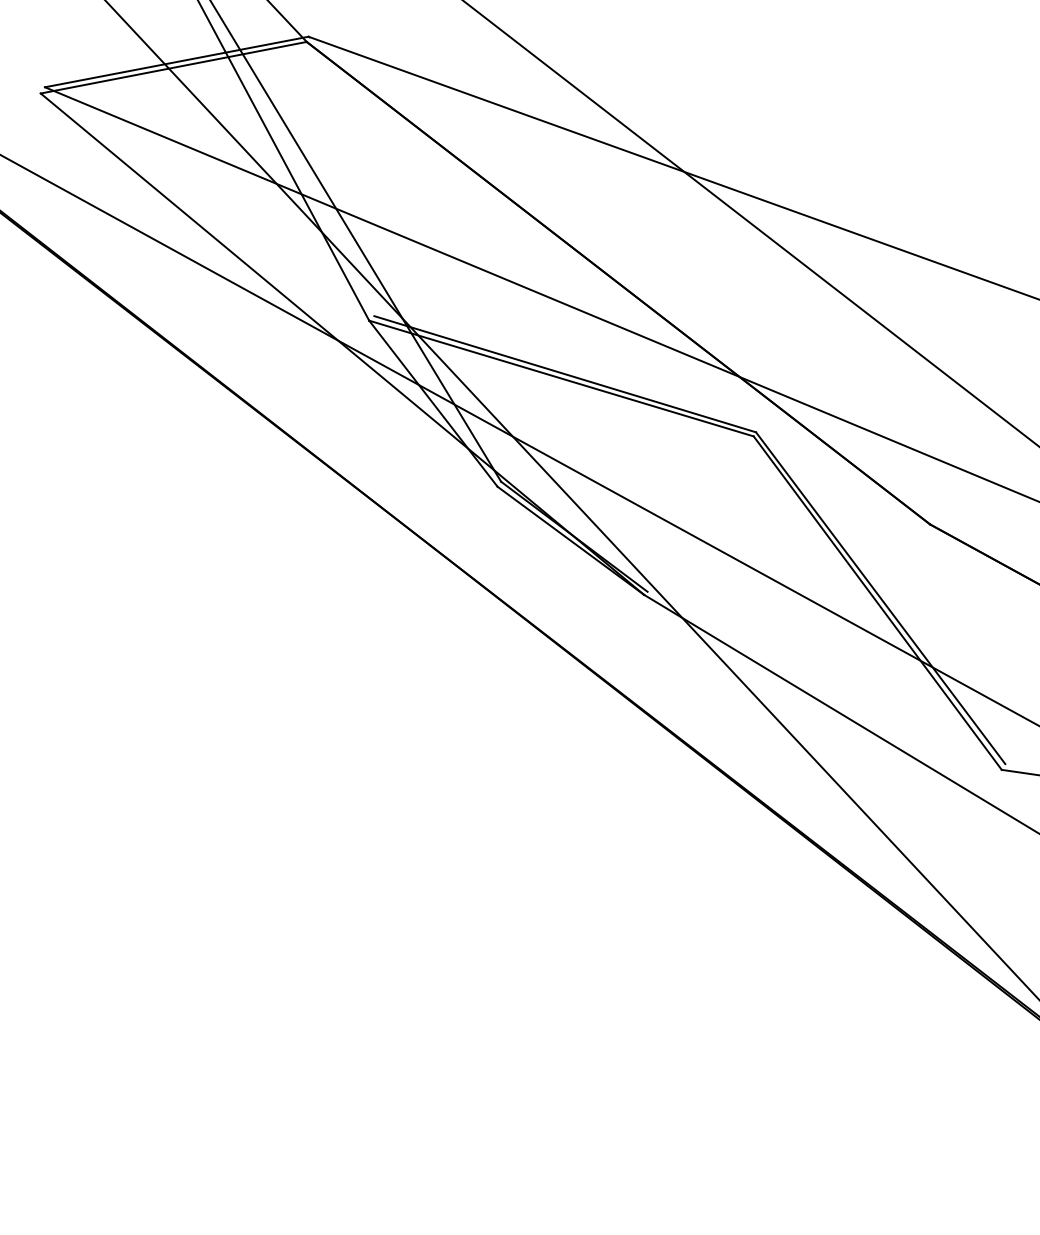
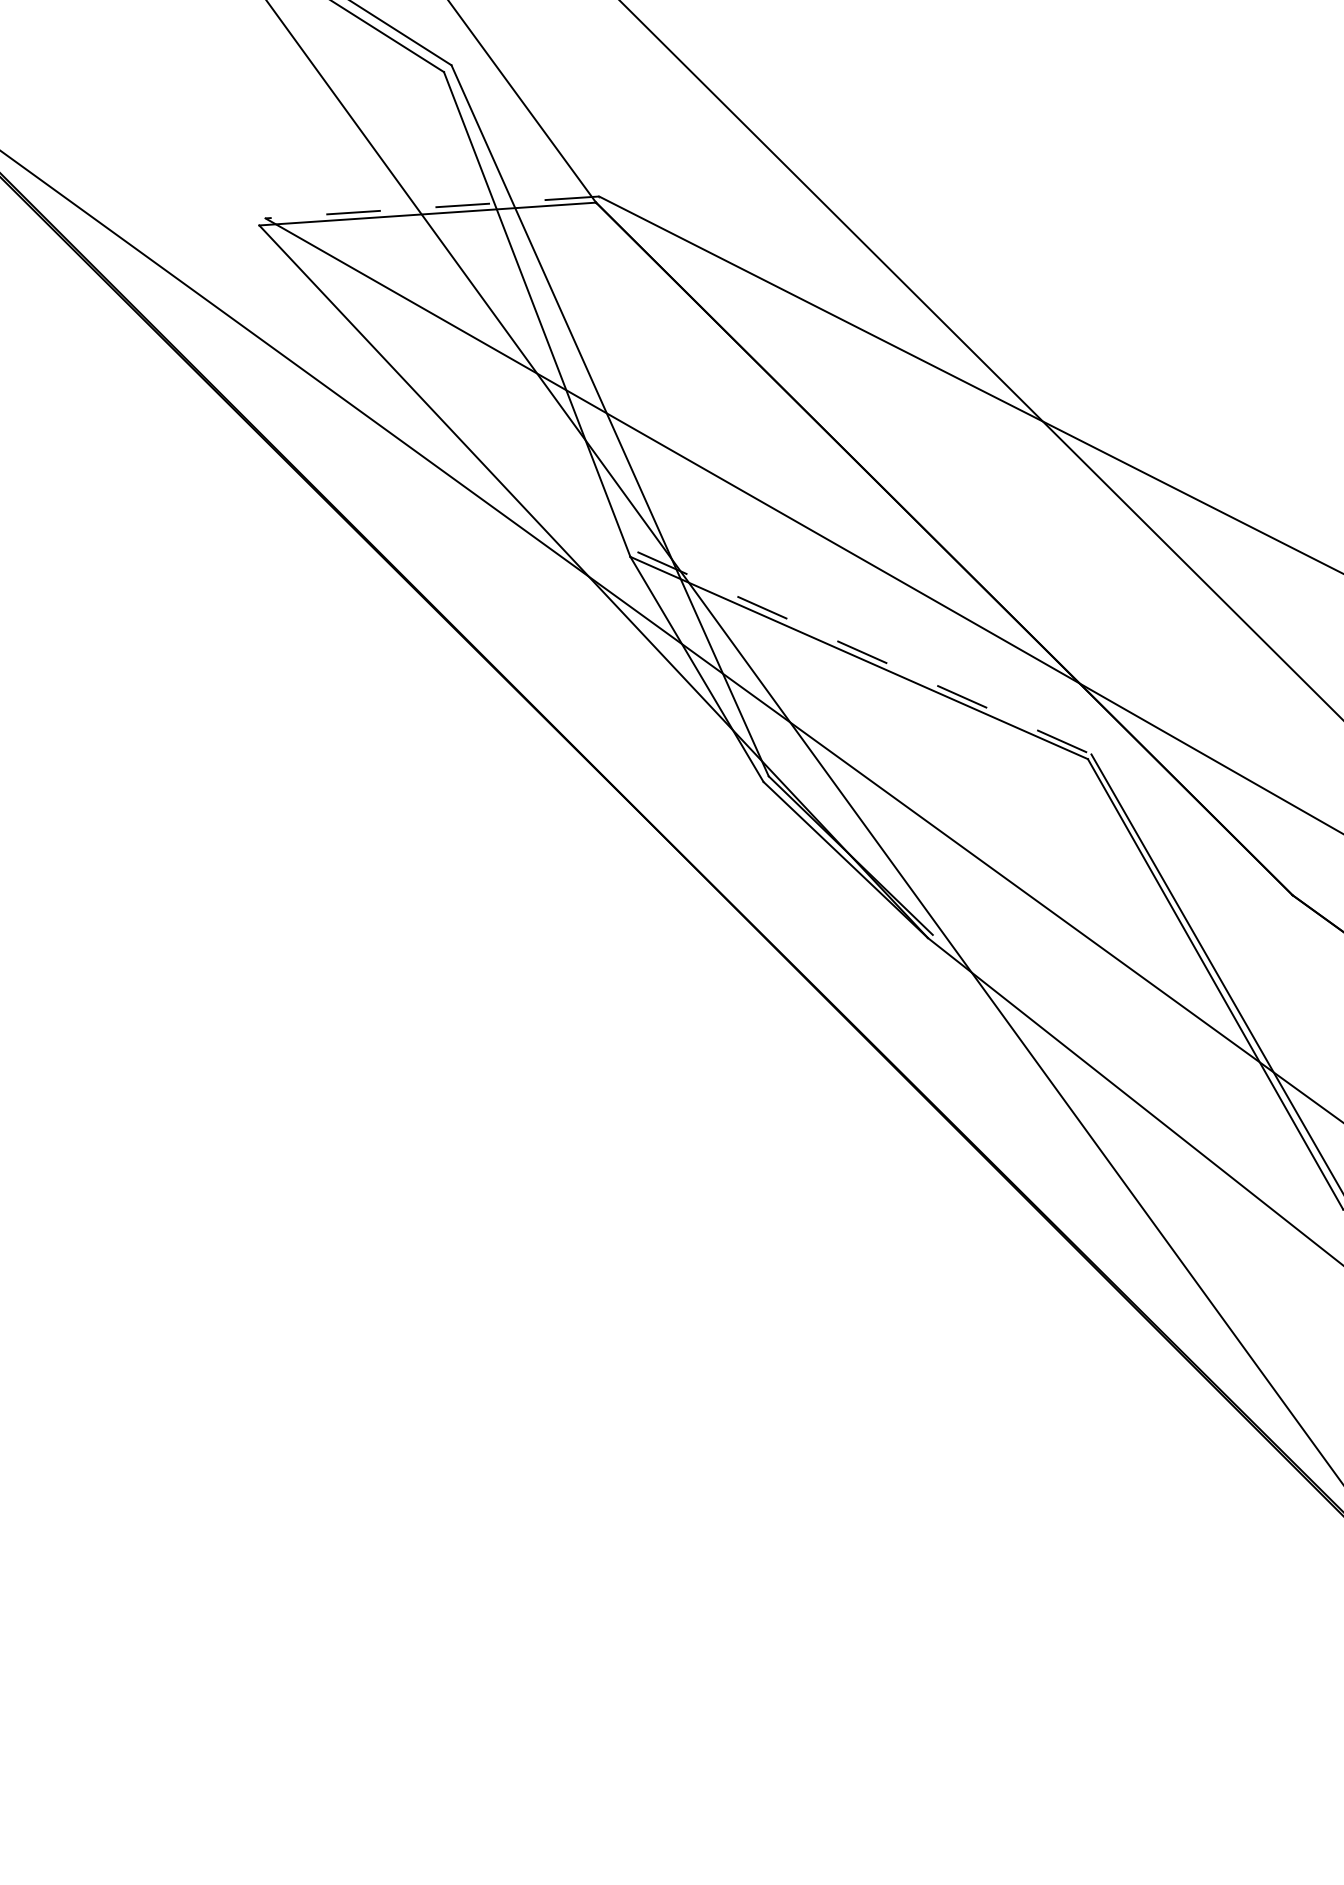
line: (176, 62) -> (431, 207), solid -> dashed
line: (565, 374) -> (864, 653), solid -> dashed

